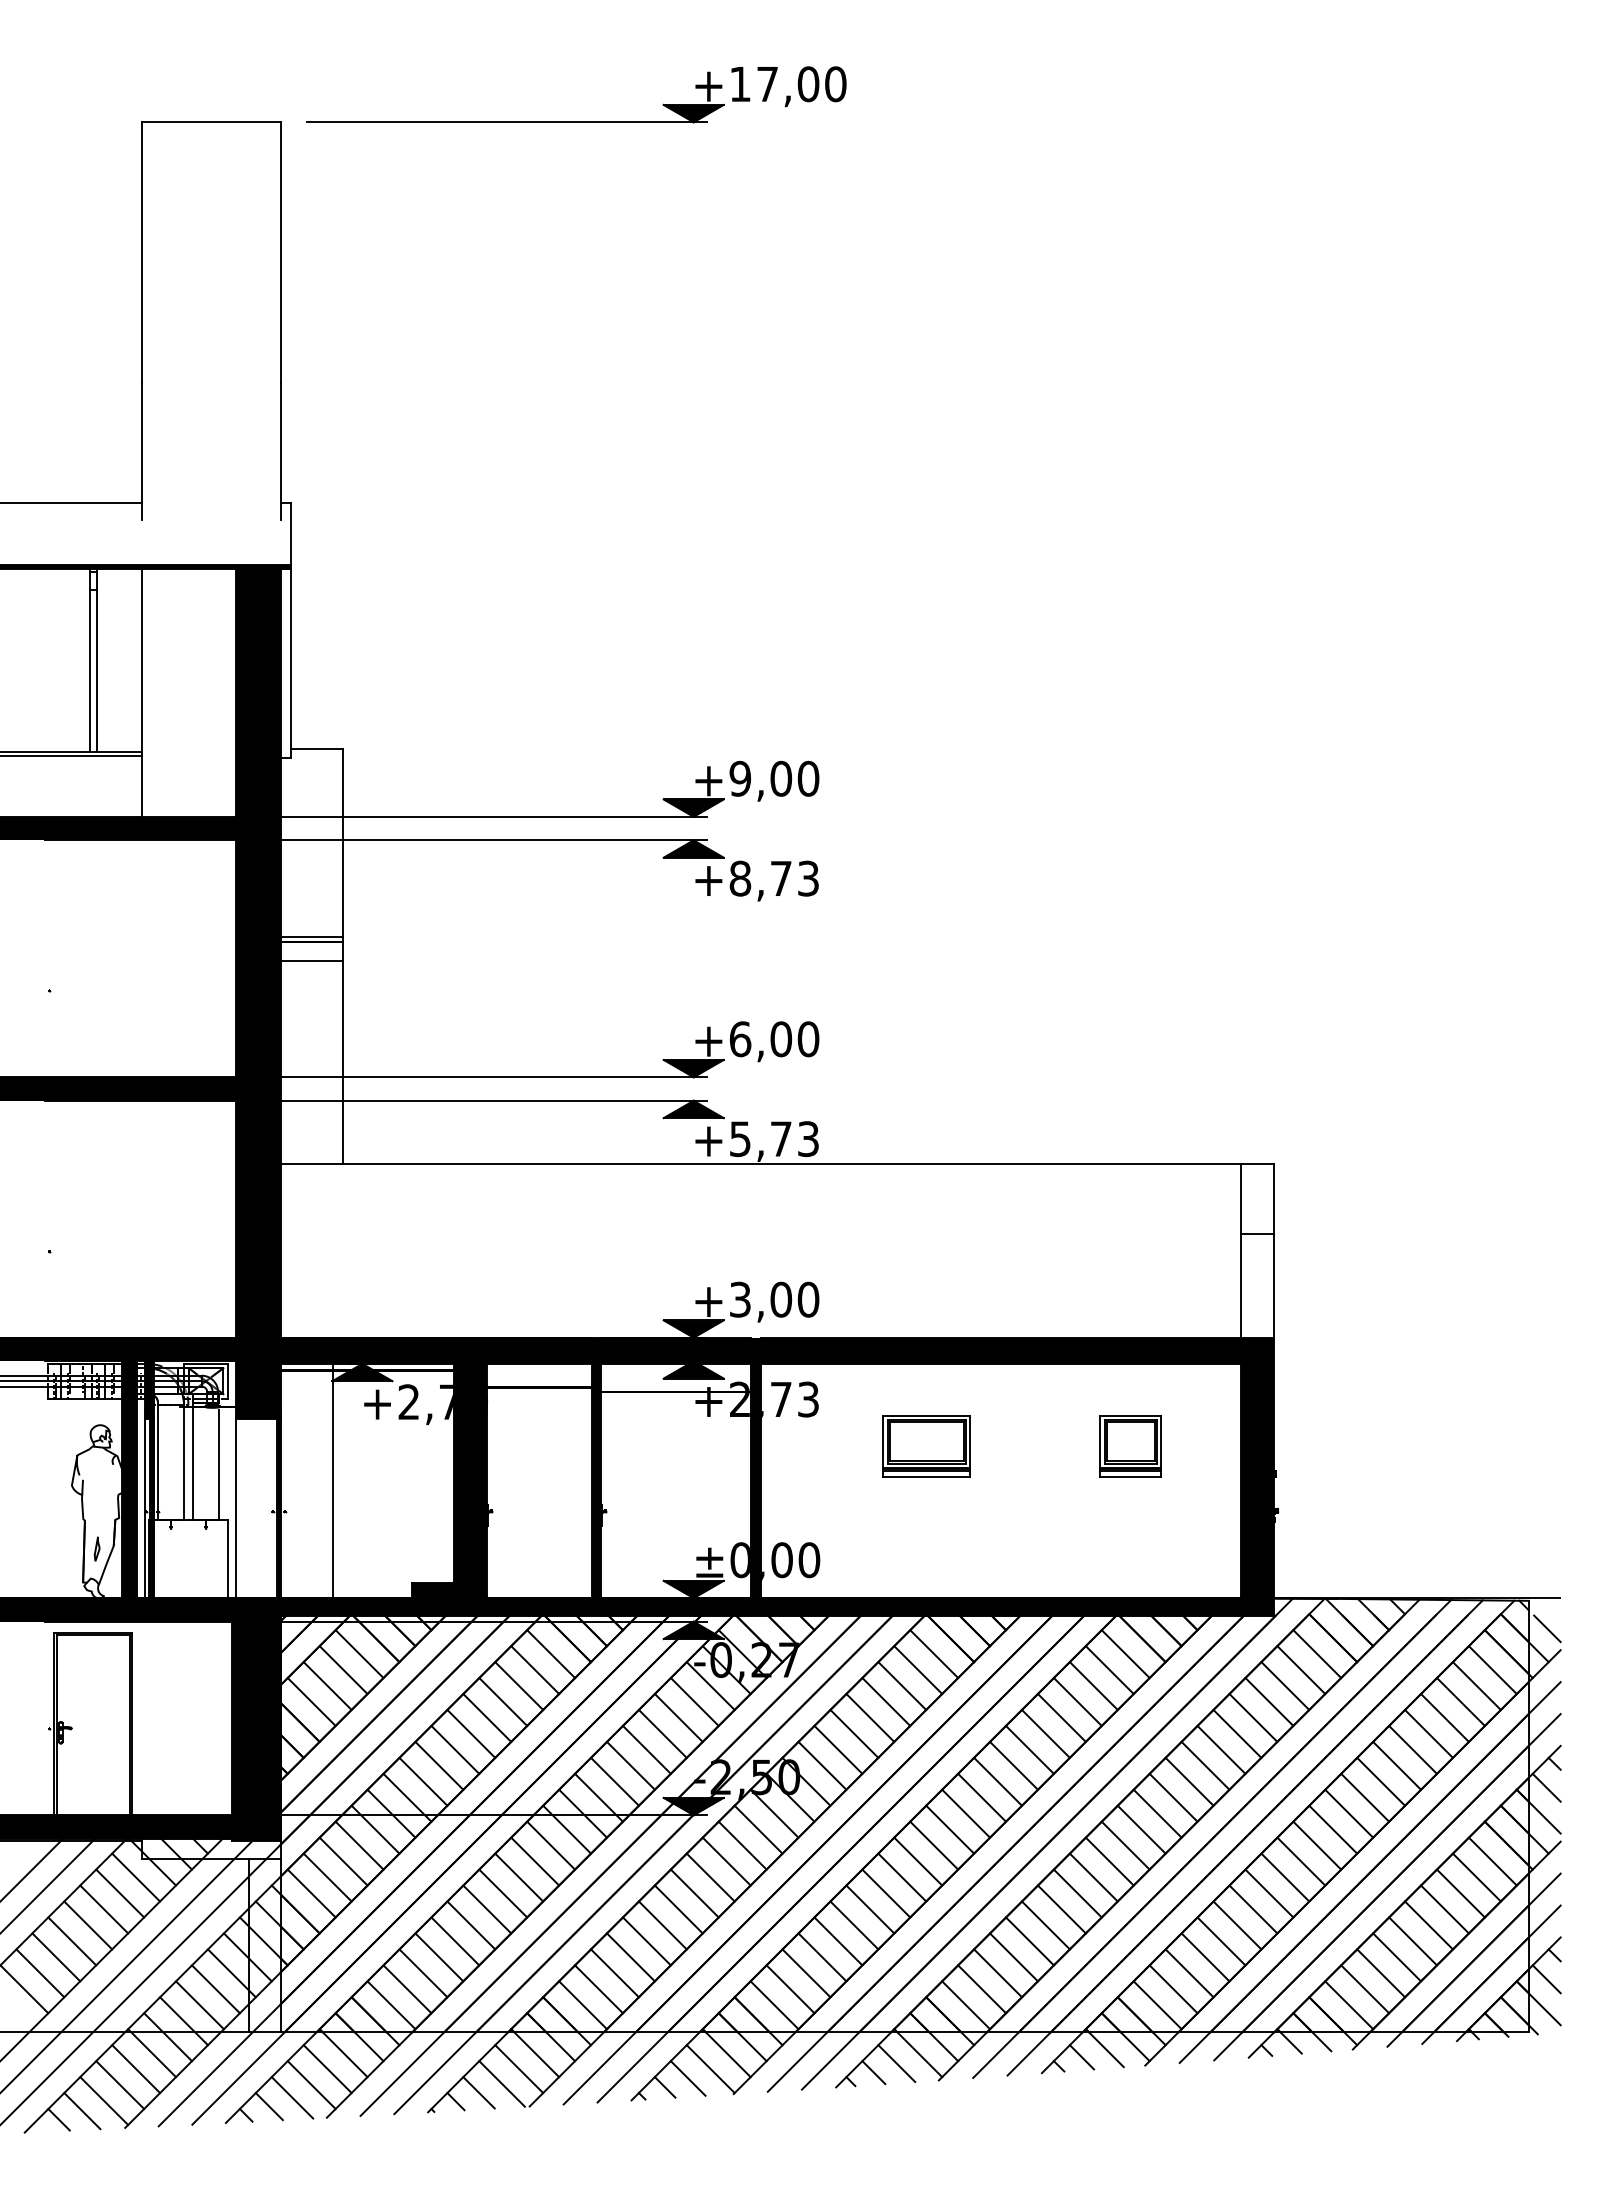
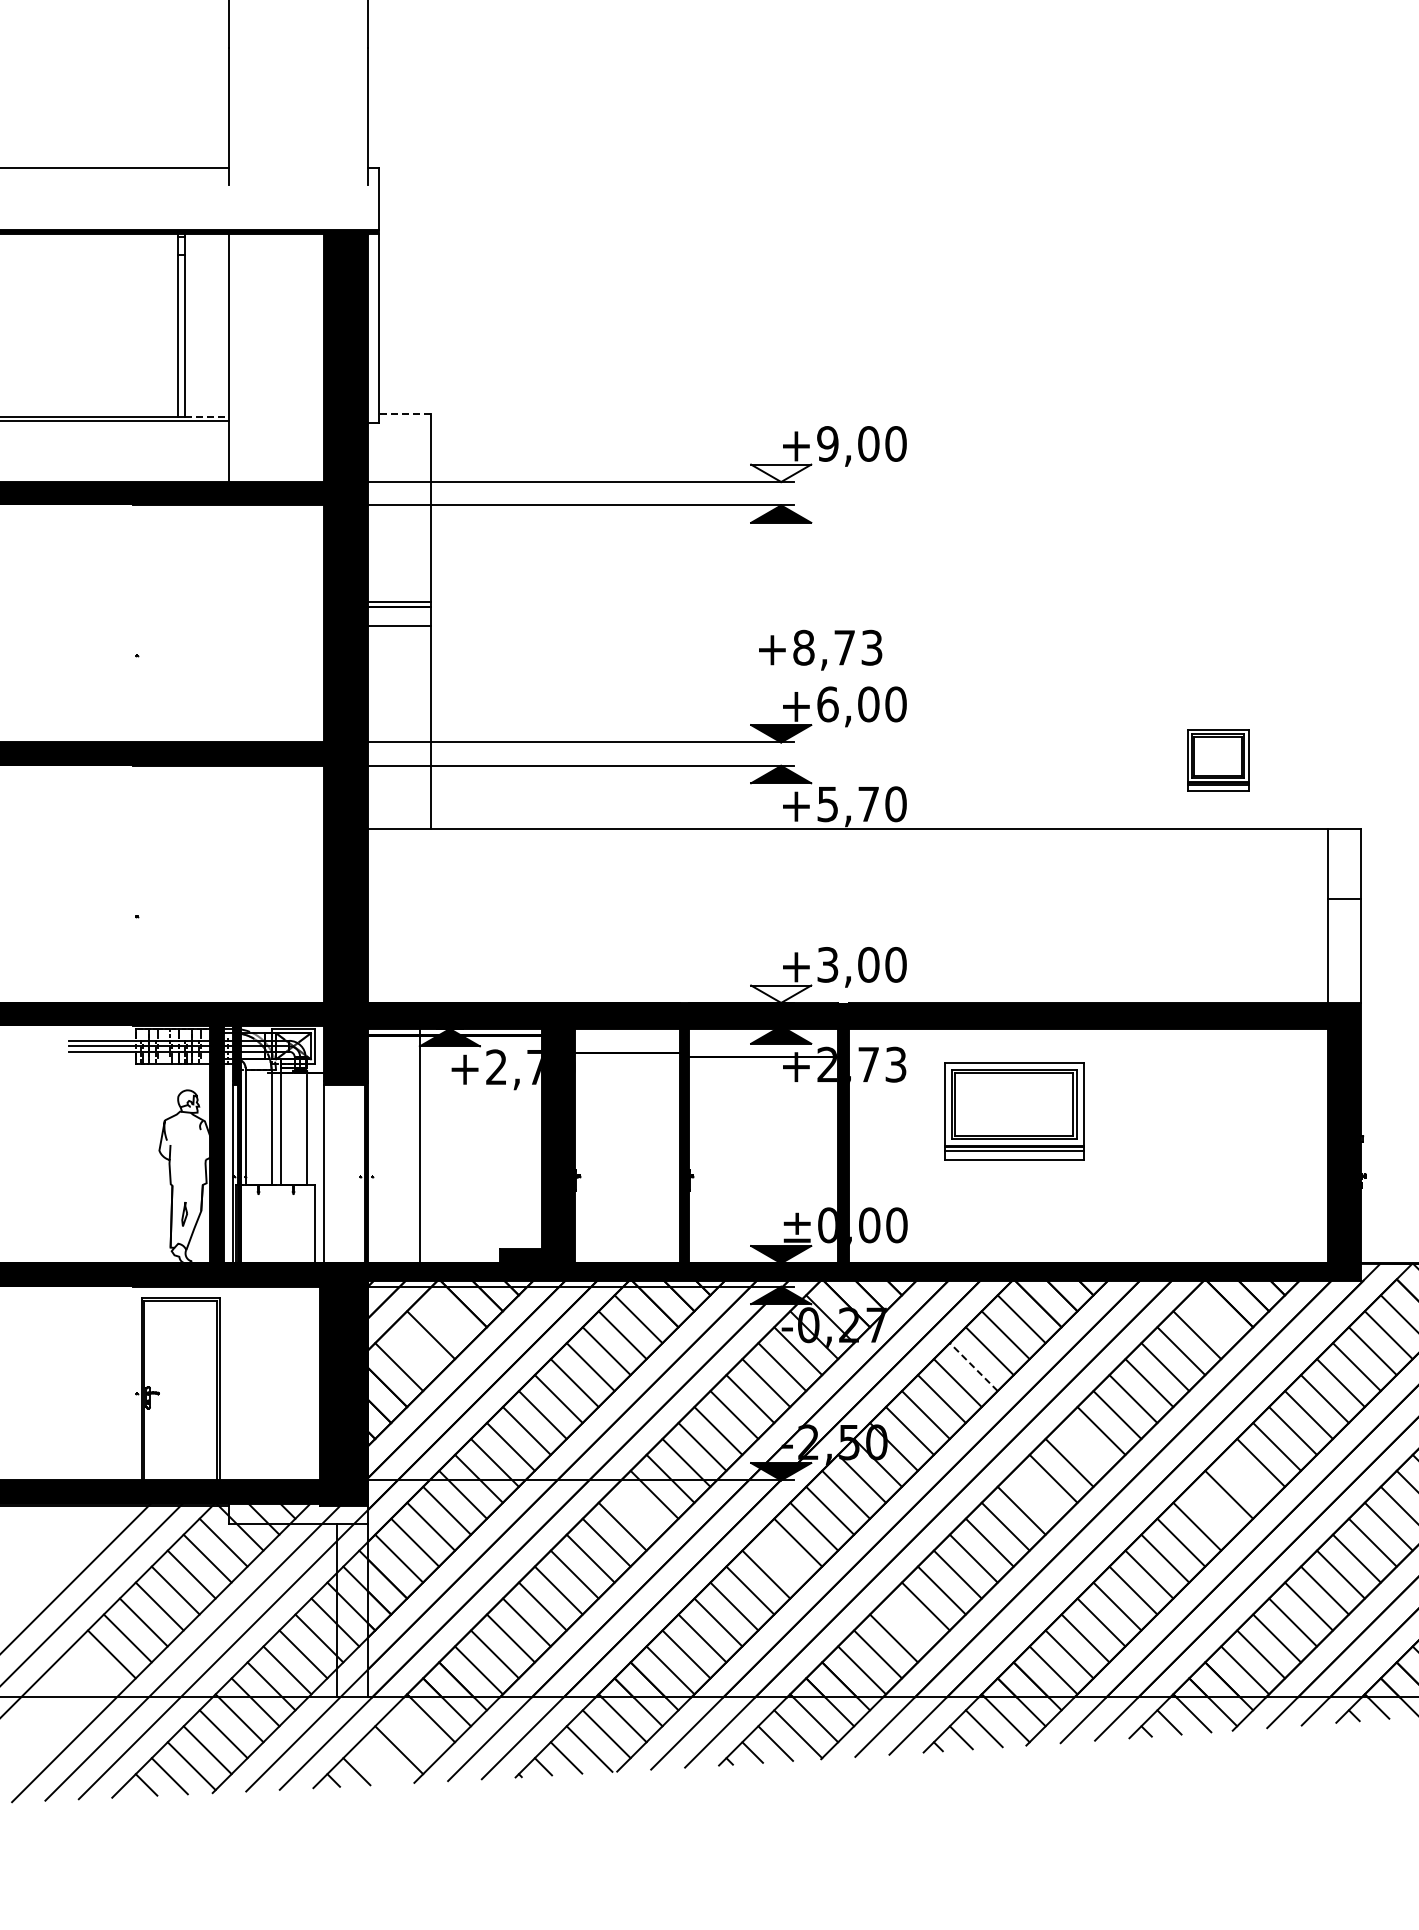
line: (316, 749) -> (404, 414), solid -> dashed
line: (119, 751) -> (207, 416), solid -> dashed
fill: (693, 807) -> (781, 472), removed
text: (756, 880) -> (820, 649), moved
text: (808, 1139) -> (896, 804), +5,73 -> +5,70
fill: (693, 1328) -> (781, 993), removed
part: (926, 1446) -> (1014, 1111), size x1.6
part: (1130, 1446) -> (1218, 760), moved
line: (359, 1654) -> (447, 1319), removed
line: (1125, 1654) -> (1213, 1319), removed
line: (327, 1685) -> (415, 1350), removed
line: (886, 1701) -> (974, 1366), solid -> dashed
line: (997, 1781) -> (1085, 1446), removed
line: (1157, 1813) -> (1245, 1478), removed
line: (950, 1829) -> (1038, 1494), removed
line: (551, 1845) -> (639, 1510), removed
line: (1125, 1845) -> (1213, 1510), removed
line: (694, 1893) -> (782, 1558), removed
line: (822, 1957) -> (910, 1622), removed
line: (327, 2069) -> (415, 1734), removed
line: (292, 2097) -> (380, 1762), removed

